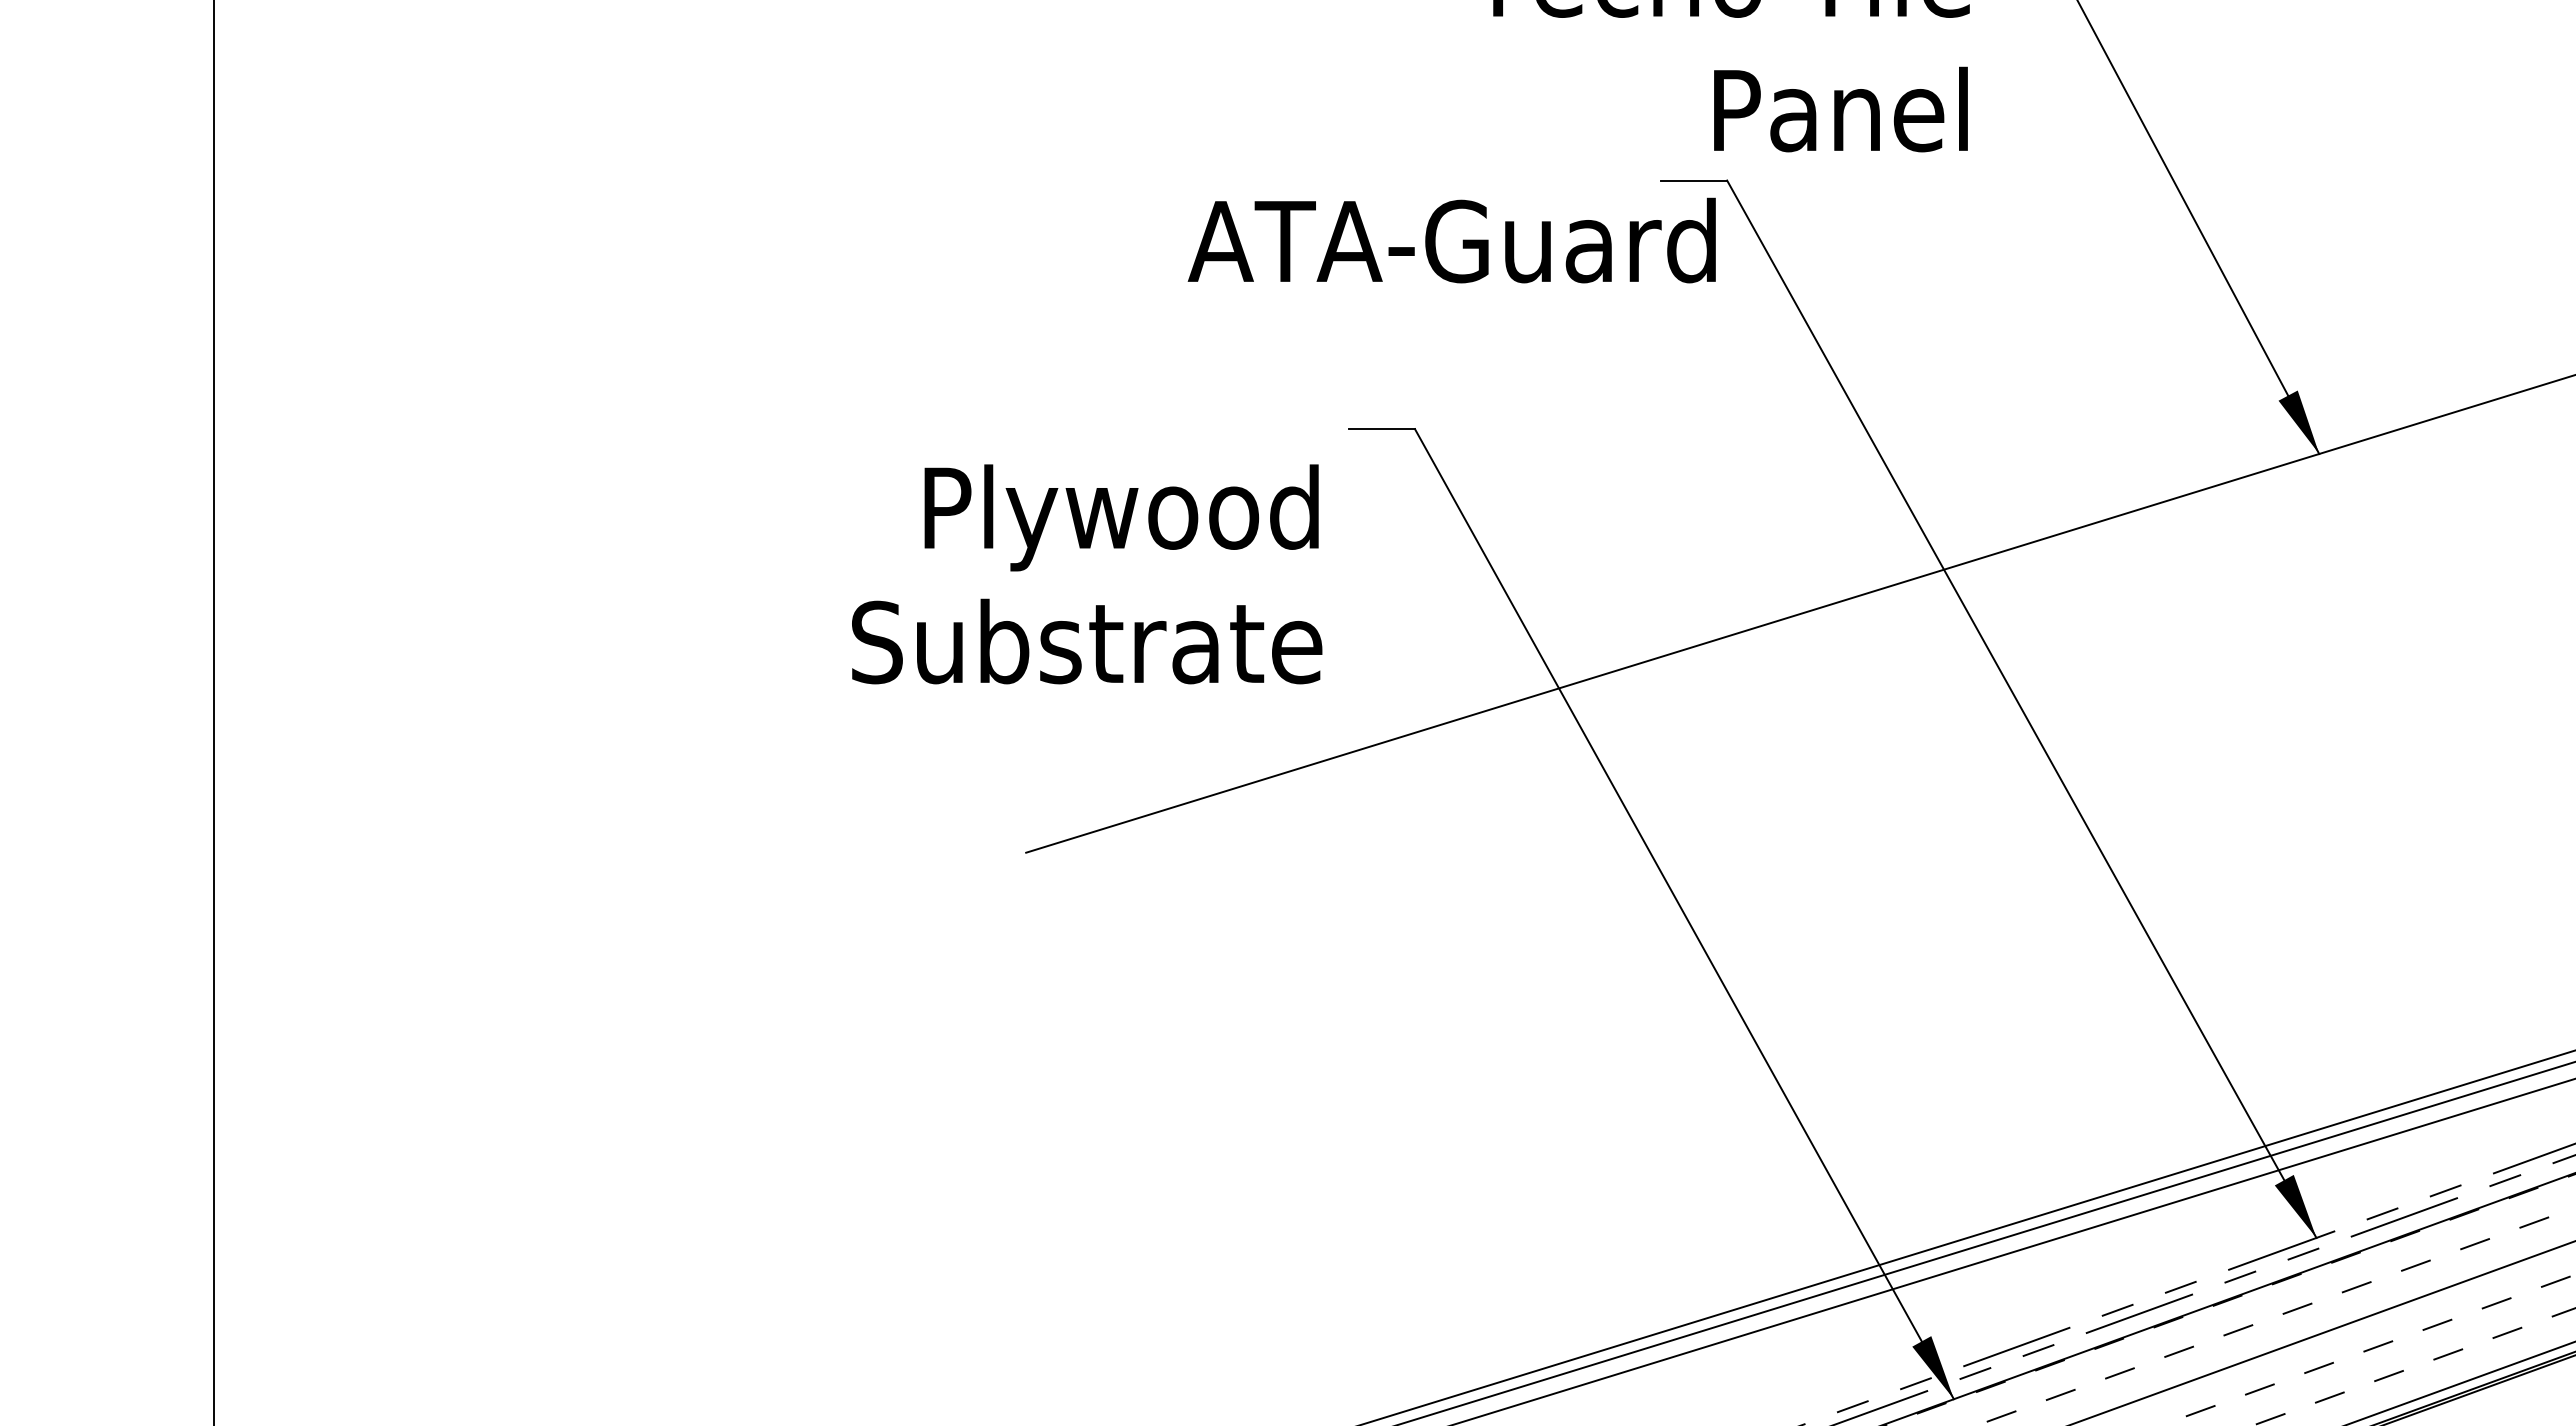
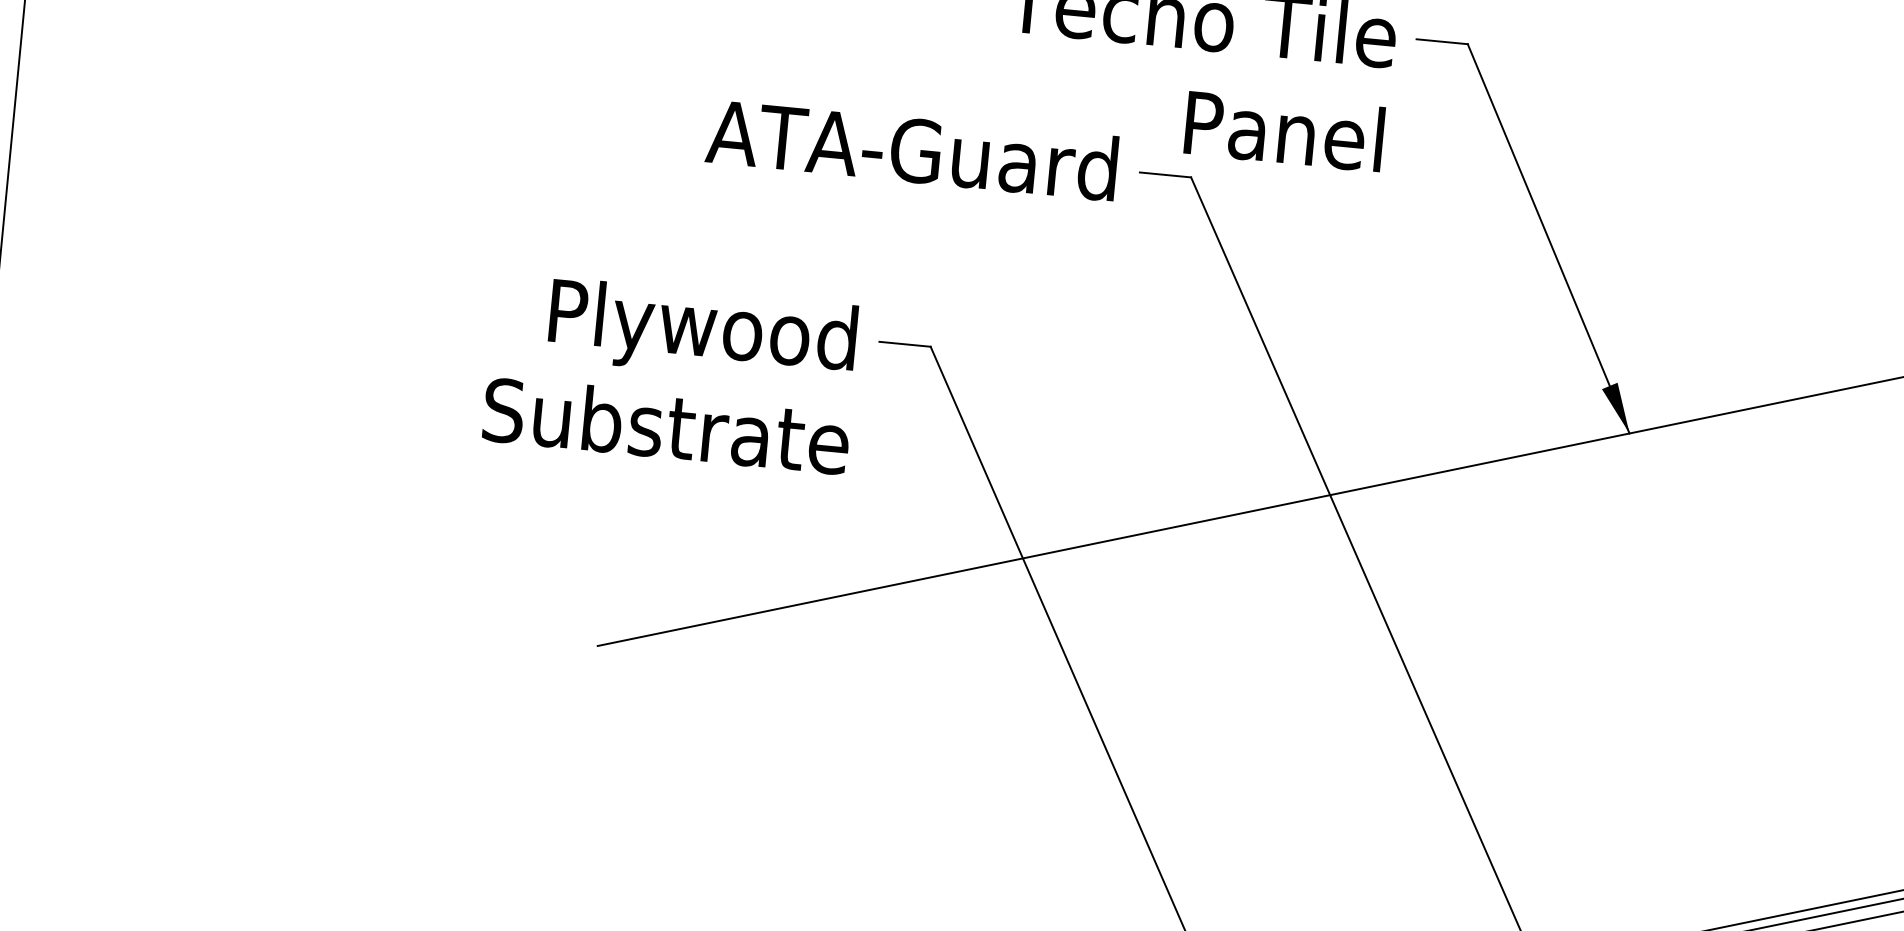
text: (1451, 240) -> (911, 149), moved
text: (1087, 574) -> (671, 373), moved

